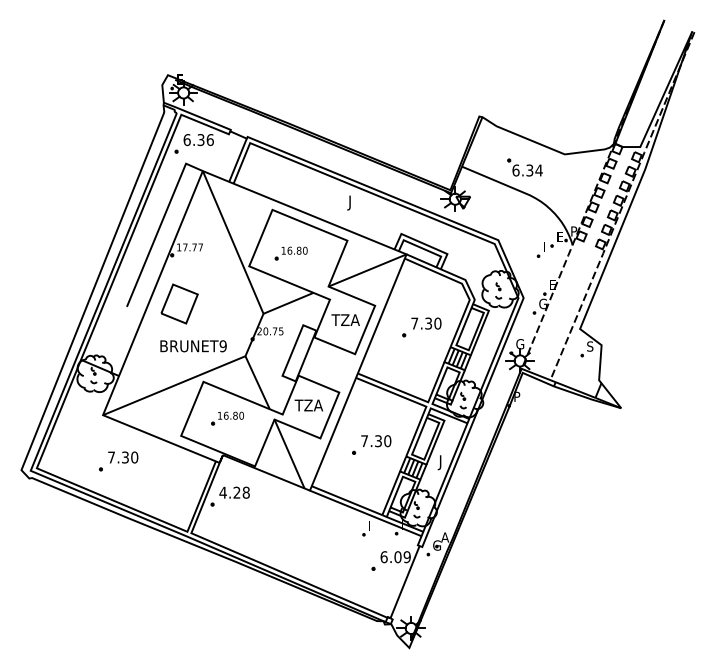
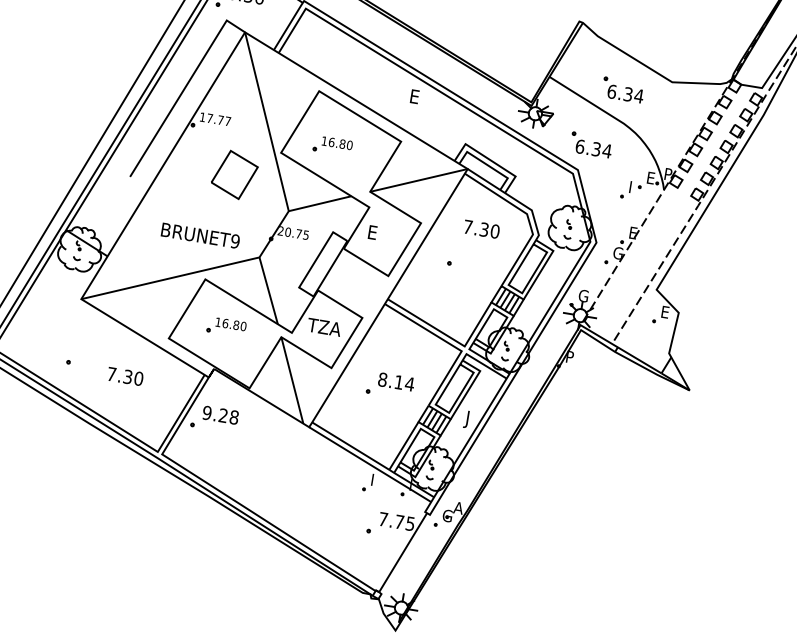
text: (351, 202) -> (413, 97), J -> E
part: (505, 217) -> (590, 144), added
part: (179, 303) -> (234, 174), moved
text: (345, 319) -> (383, 233), TZA -> E
text: (426, 323) -> (481, 229), moved
text: (590, 346) -> (665, 312), S -> E
text: (376, 441) -> (396, 382), 7.30 -> 8.14
text: (123, 457) -> (125, 376), moved
text: (222, 492) -> (206, 412), 4.28 -> 9.28
text: (395, 557) -> (396, 521), 6.09 -> 7.75

